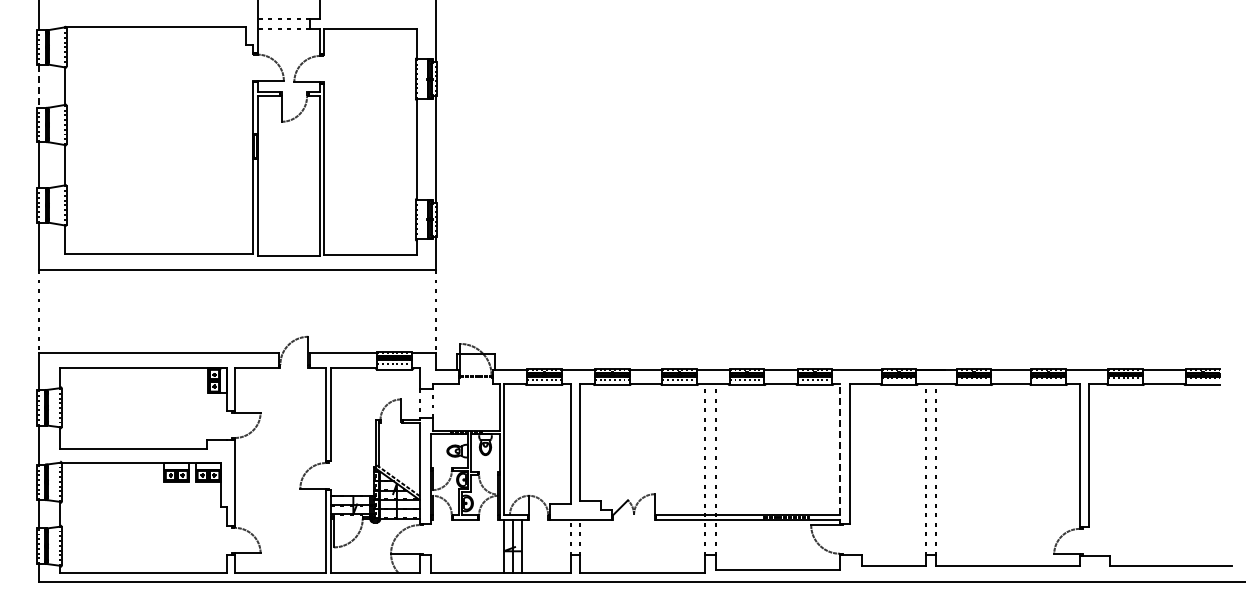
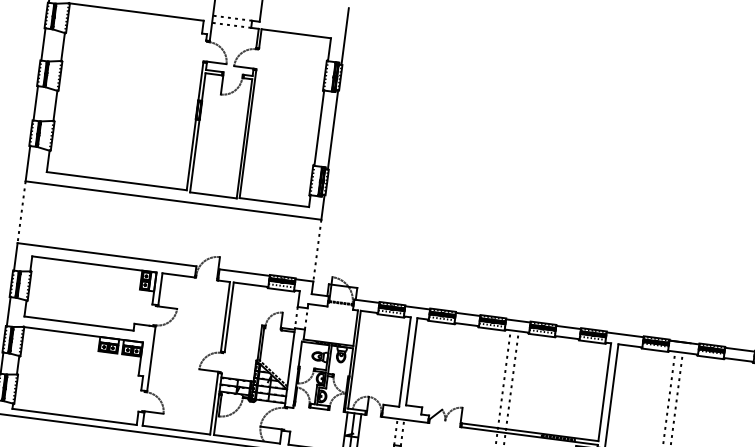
line: (38, 86) -> (43, 44), dashed -> solid
line: (839, 449) -> (604, 392), dashed -> solid

